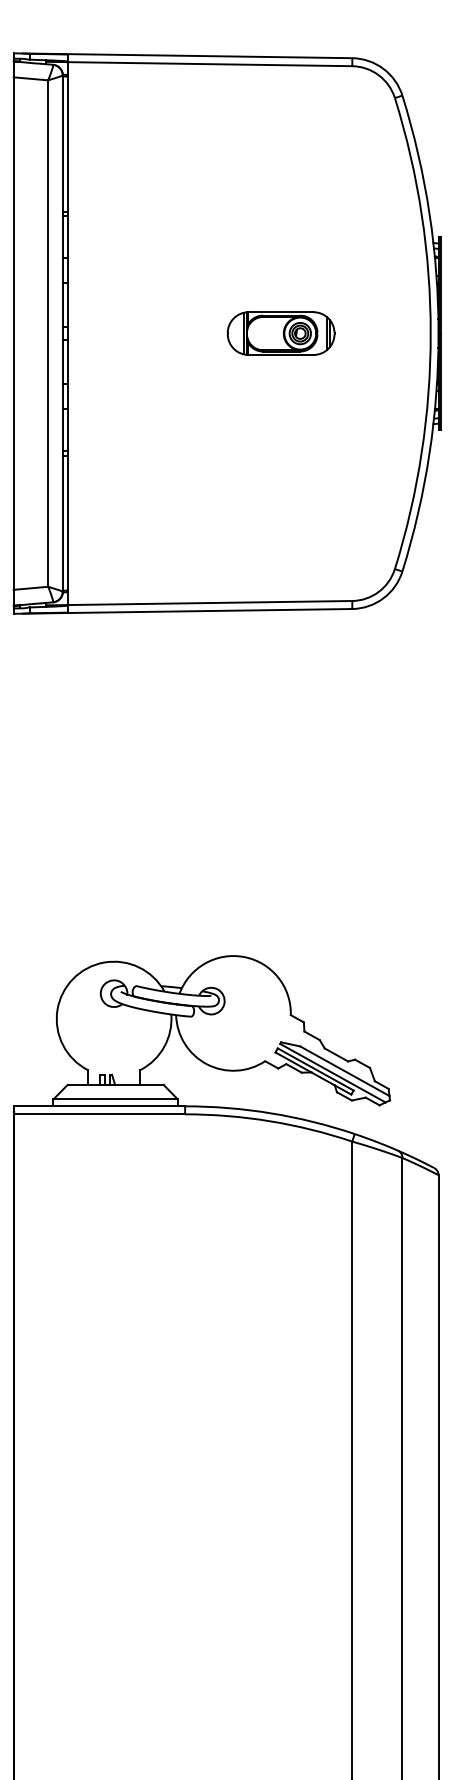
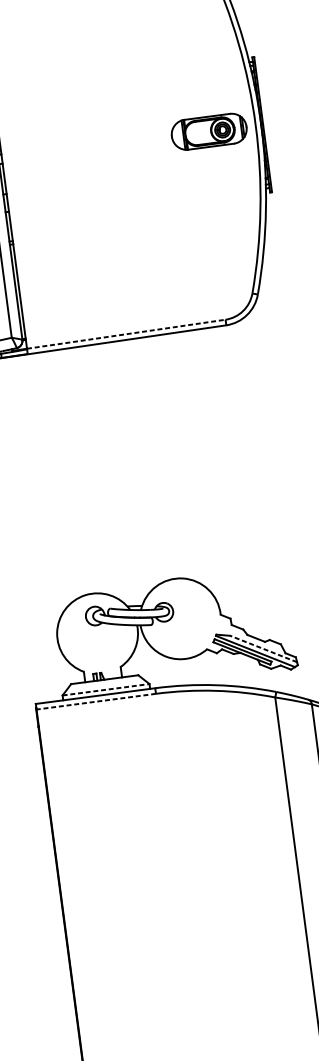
part: (280, 333) -> (208, 131), moved
line: (210, 603) -> (126, 334), solid -> dashed
line: (344, 1070) -> (263, 648), solid -> dashed
line: (116, 1099) -> (106, 689), solid -> dashed
line: (99, 1114) -> (96, 701), solid -> dashed

